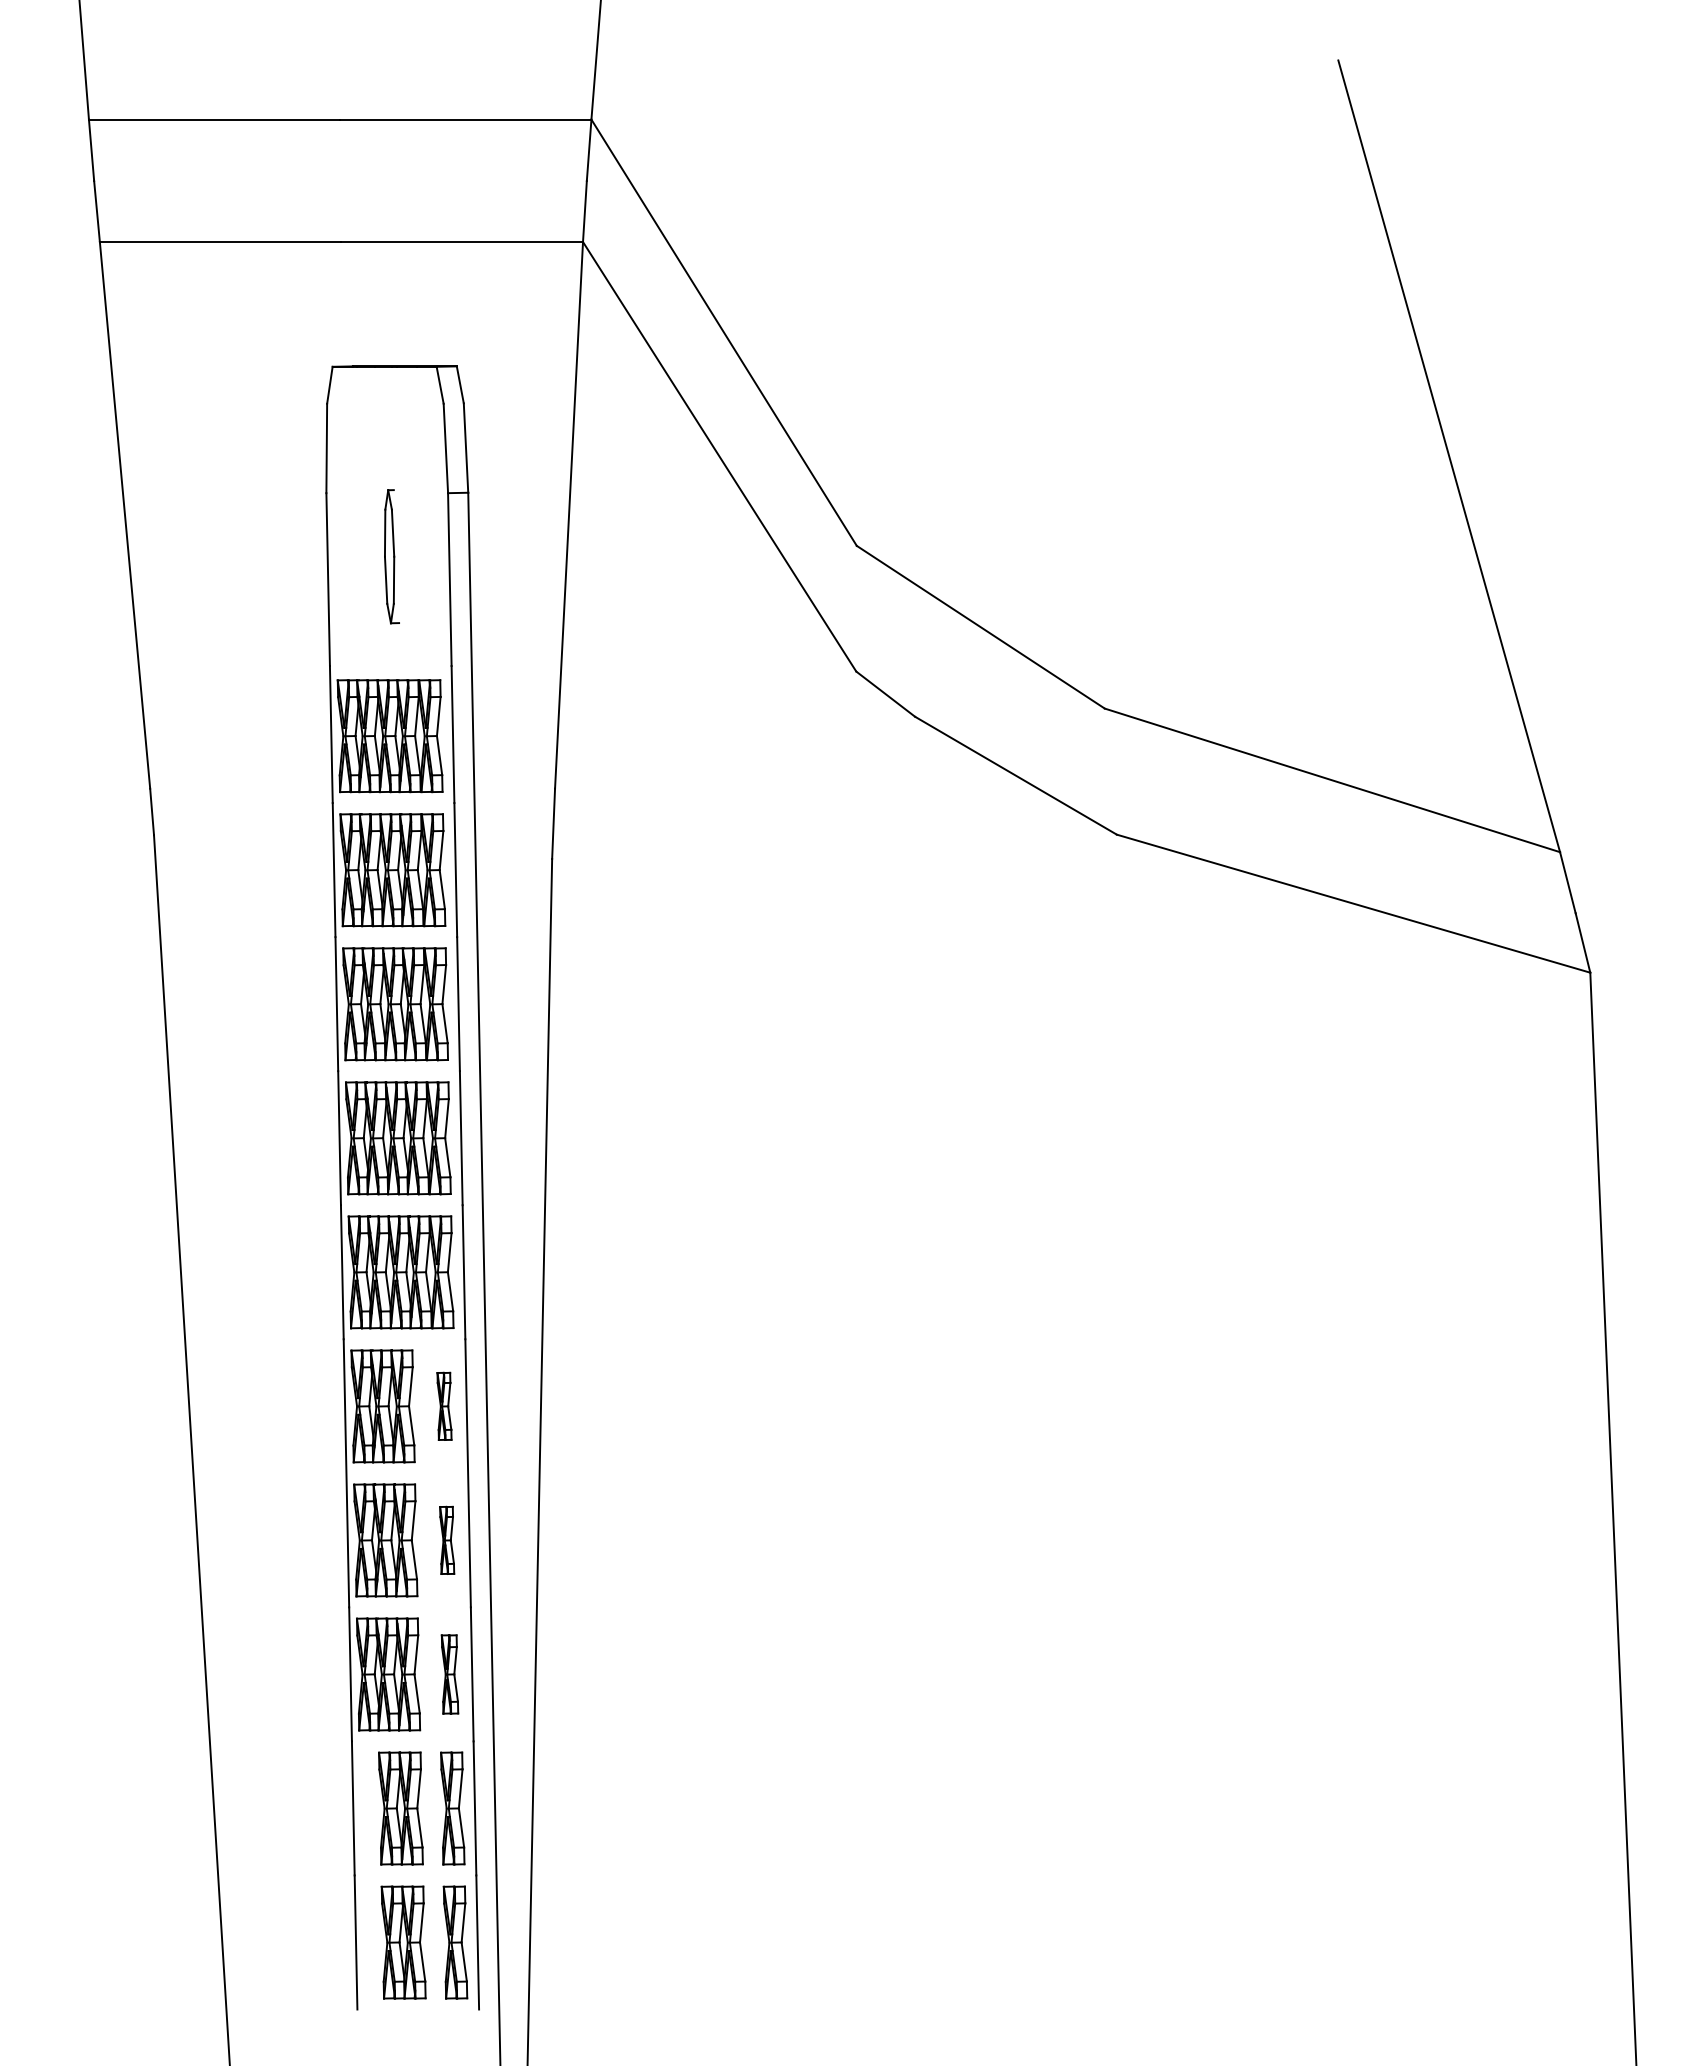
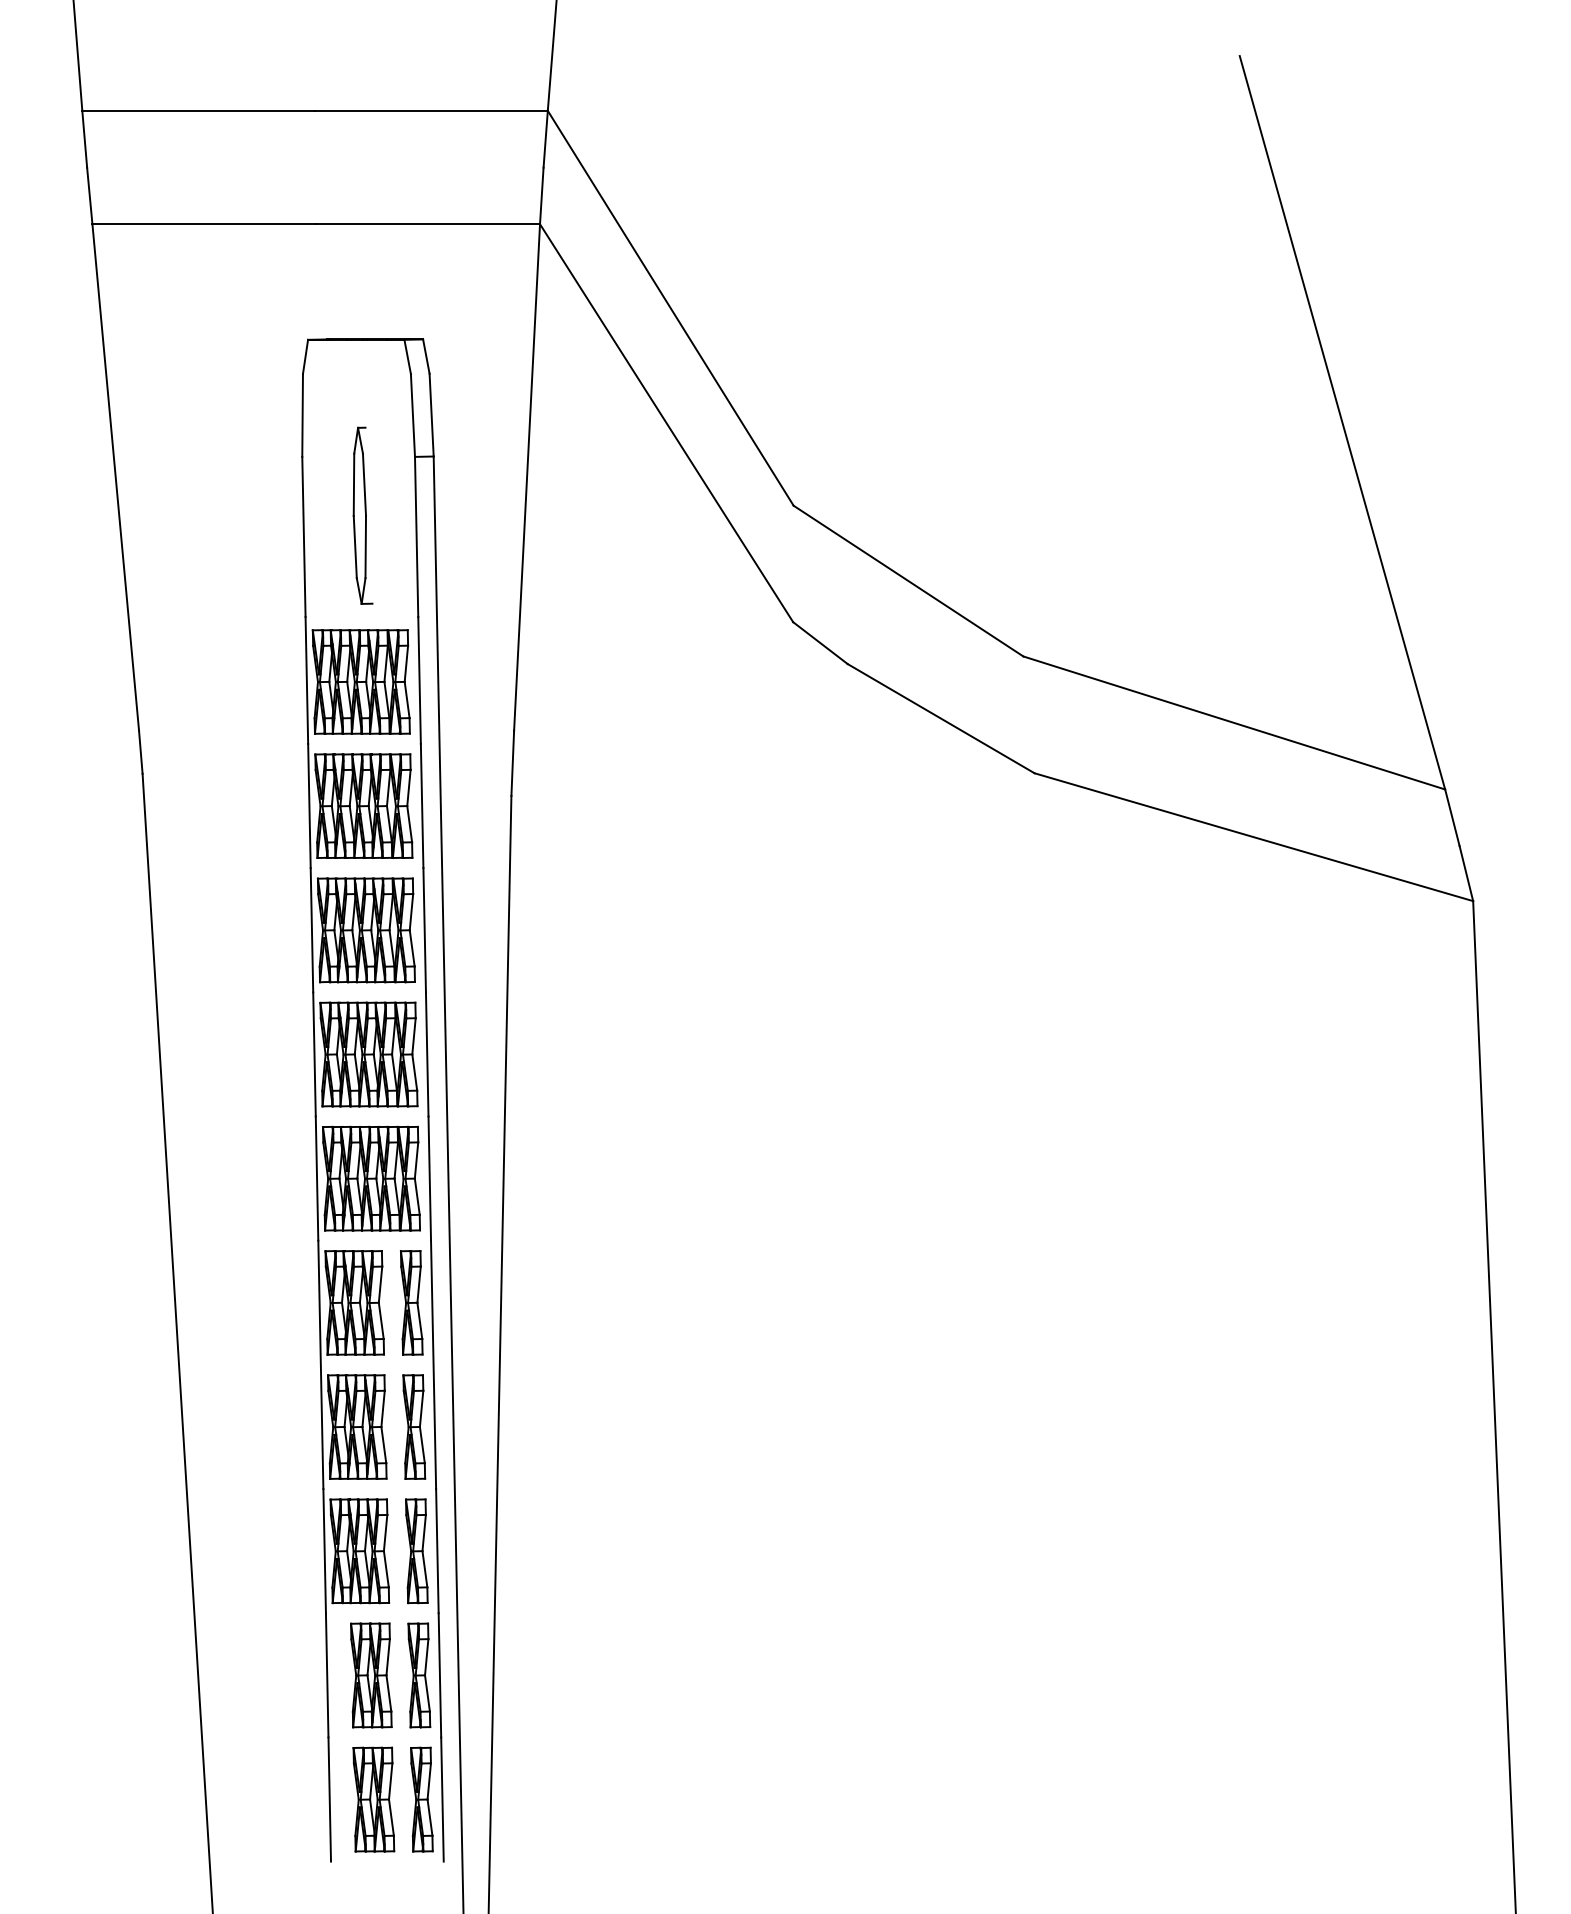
part: (391, 556) -> (362, 515), size x1.43
part: (444, 1406) -> (411, 1303), size x1.67
part: (446, 1540) -> (413, 1427), size x1.67
part: (449, 1674) -> (416, 1551), size x1.43

